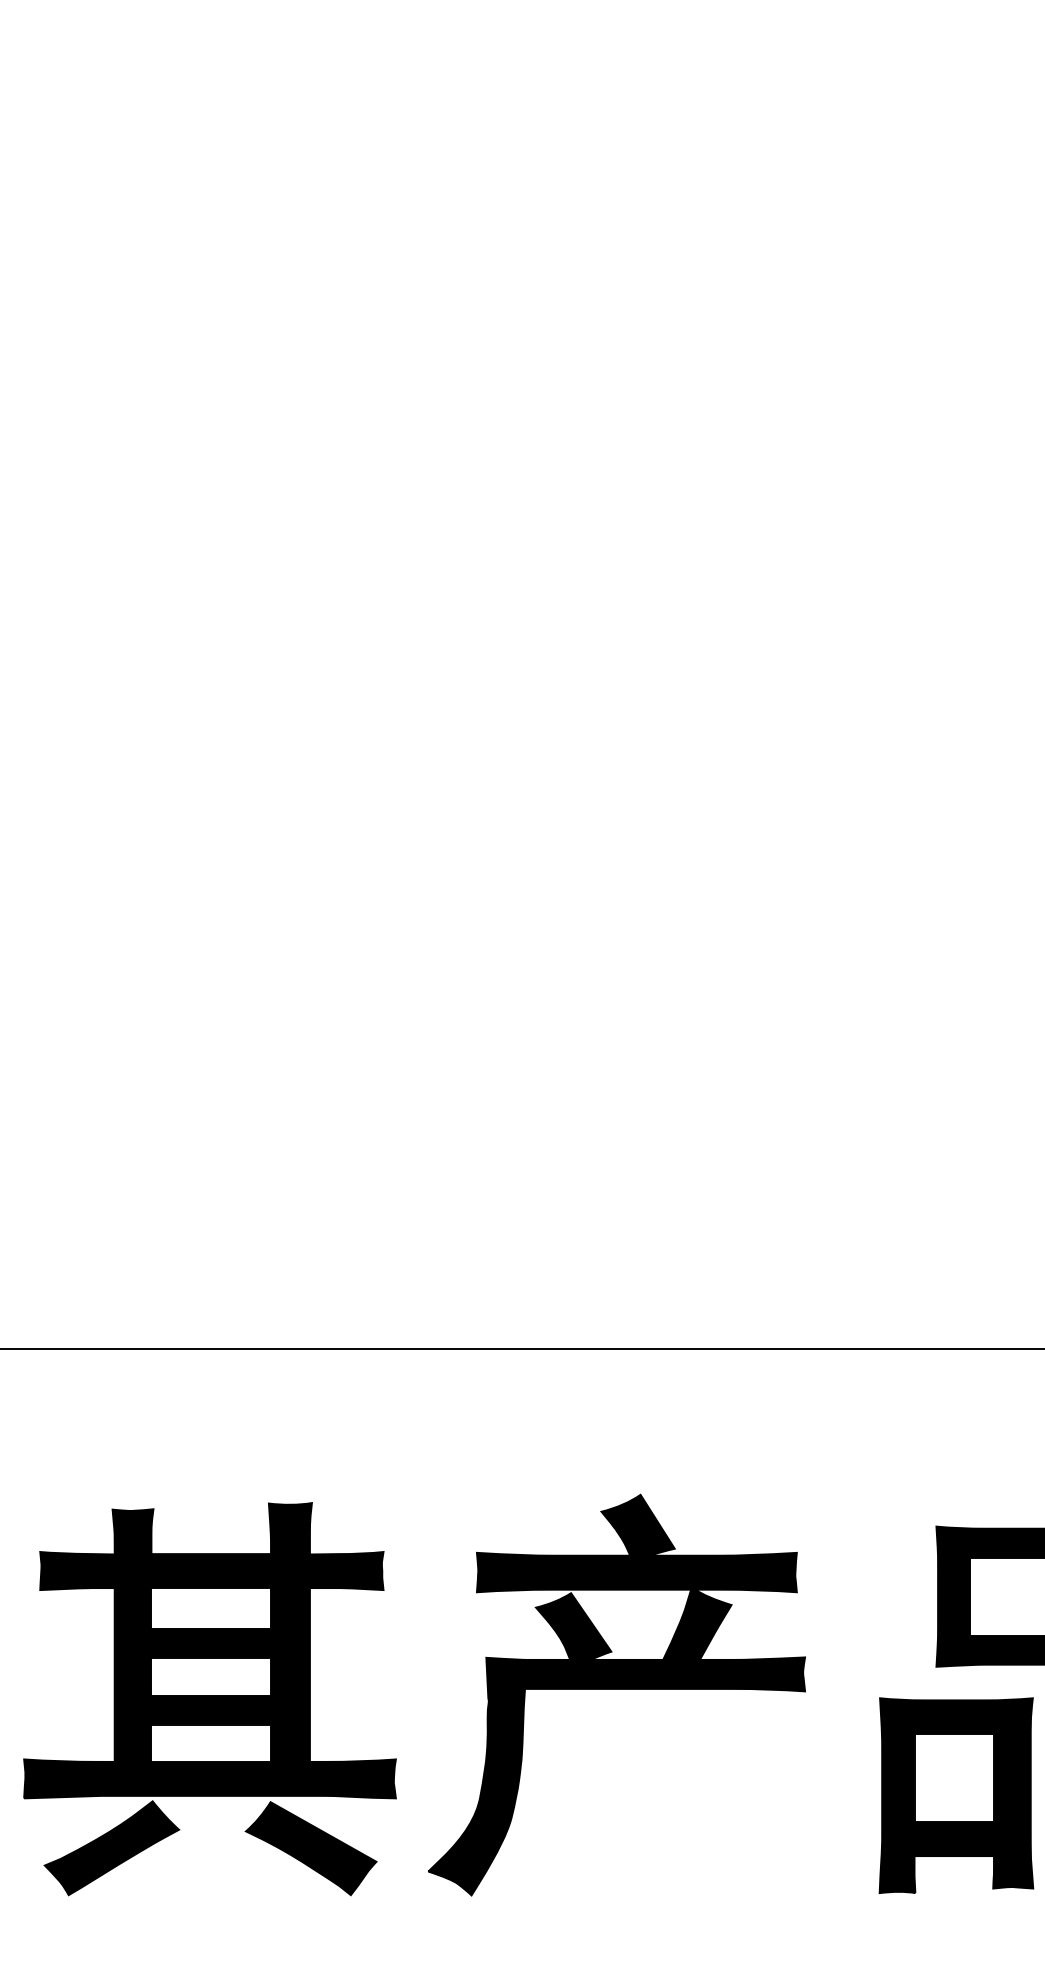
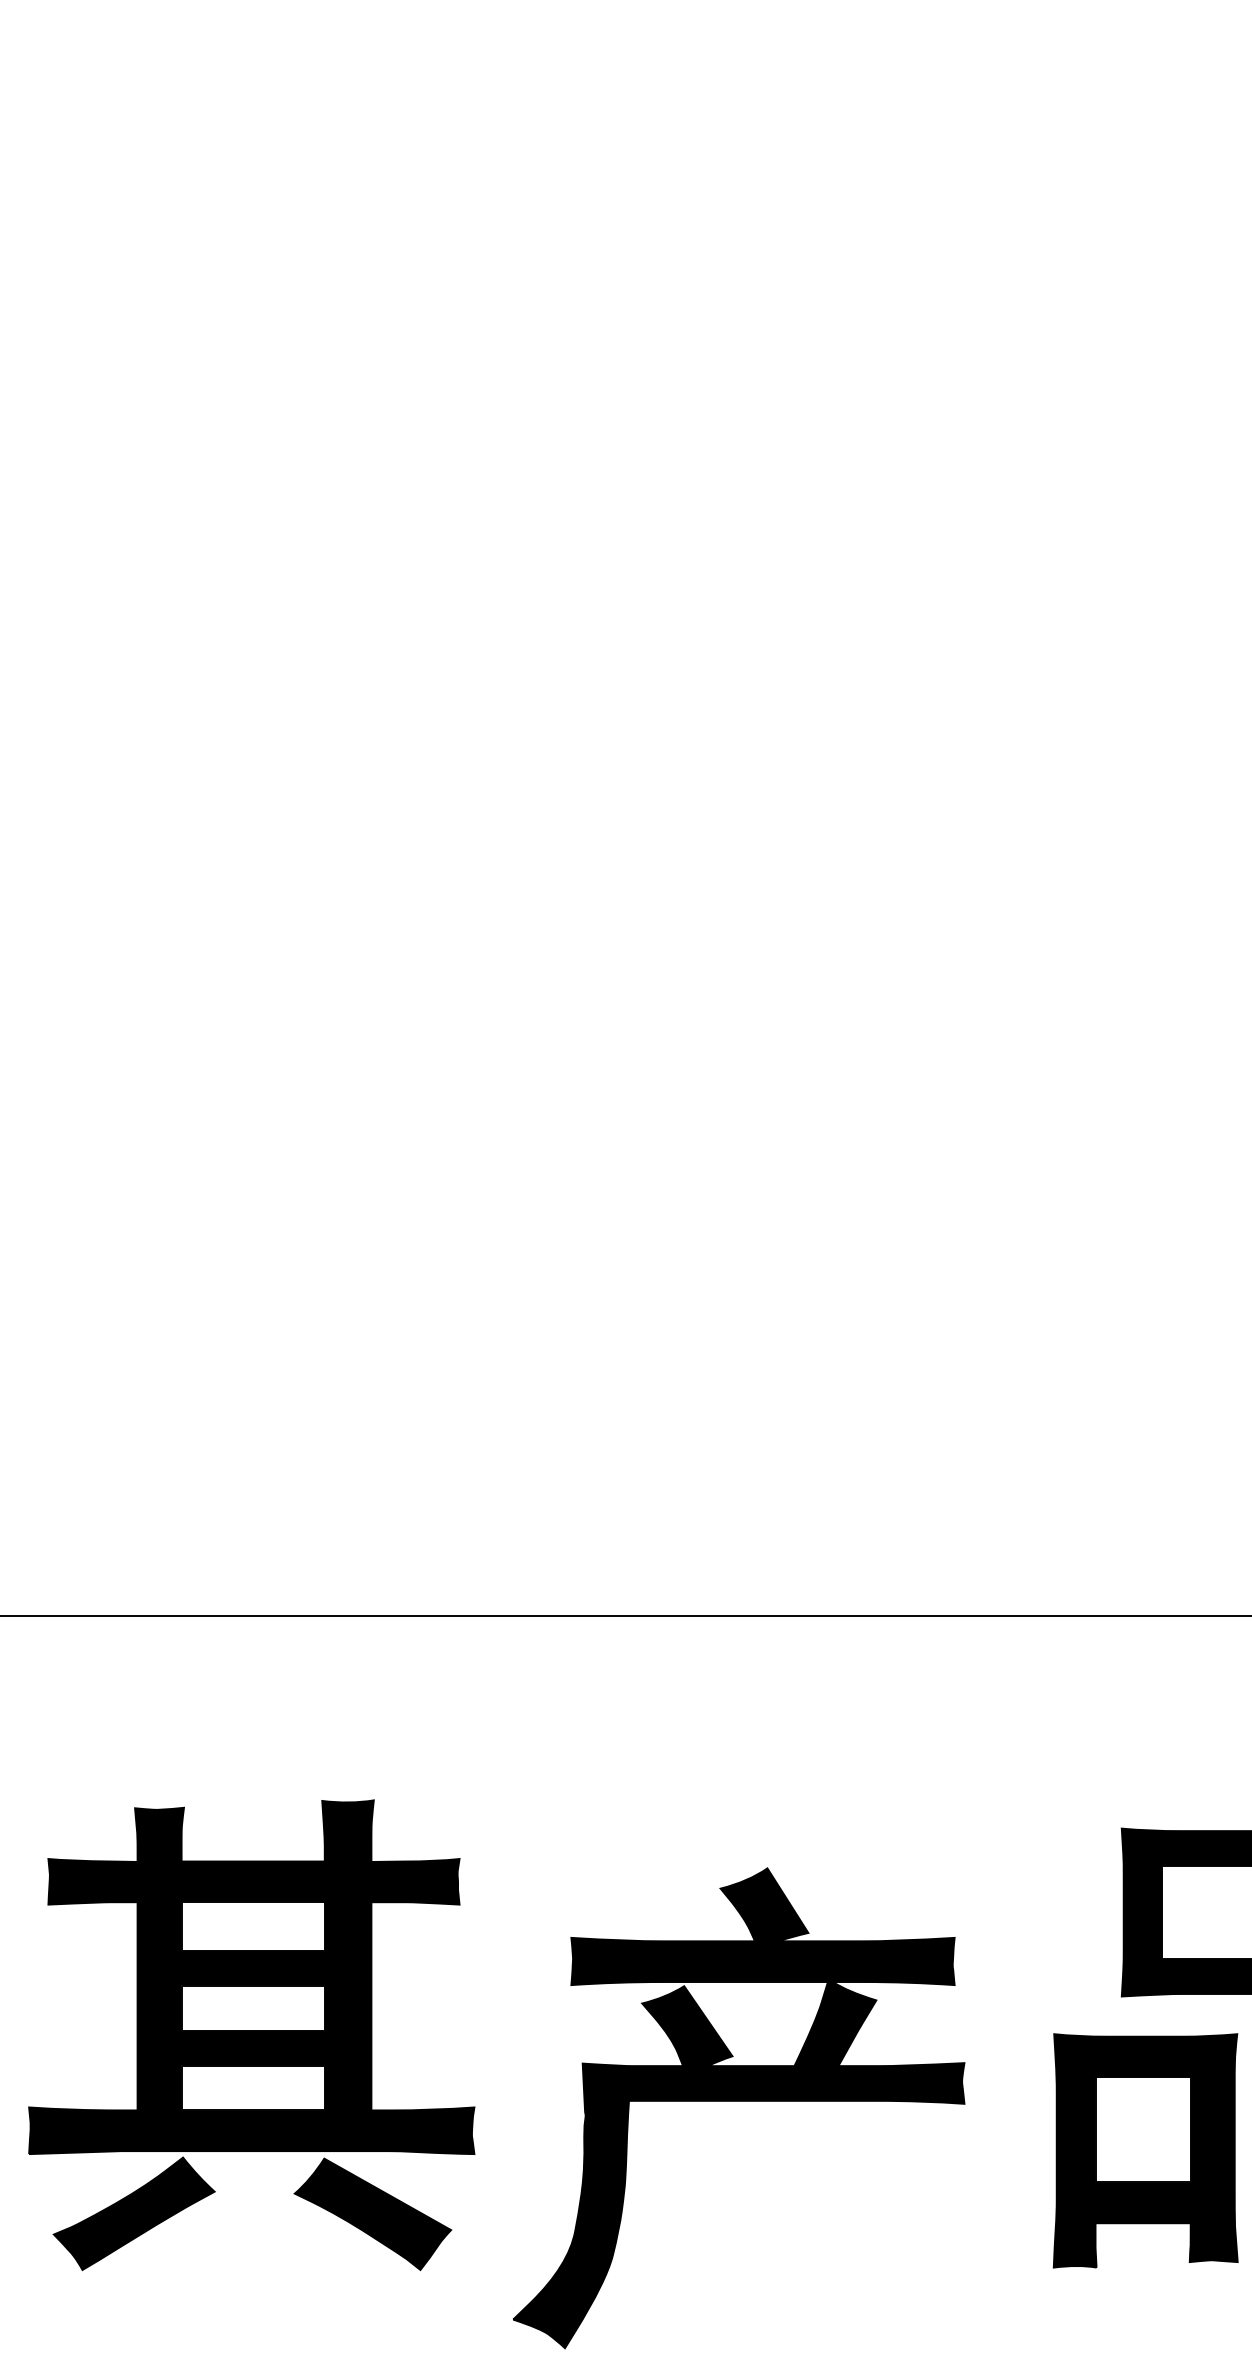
part: (616, 1694) -> (738, 2107), moved

